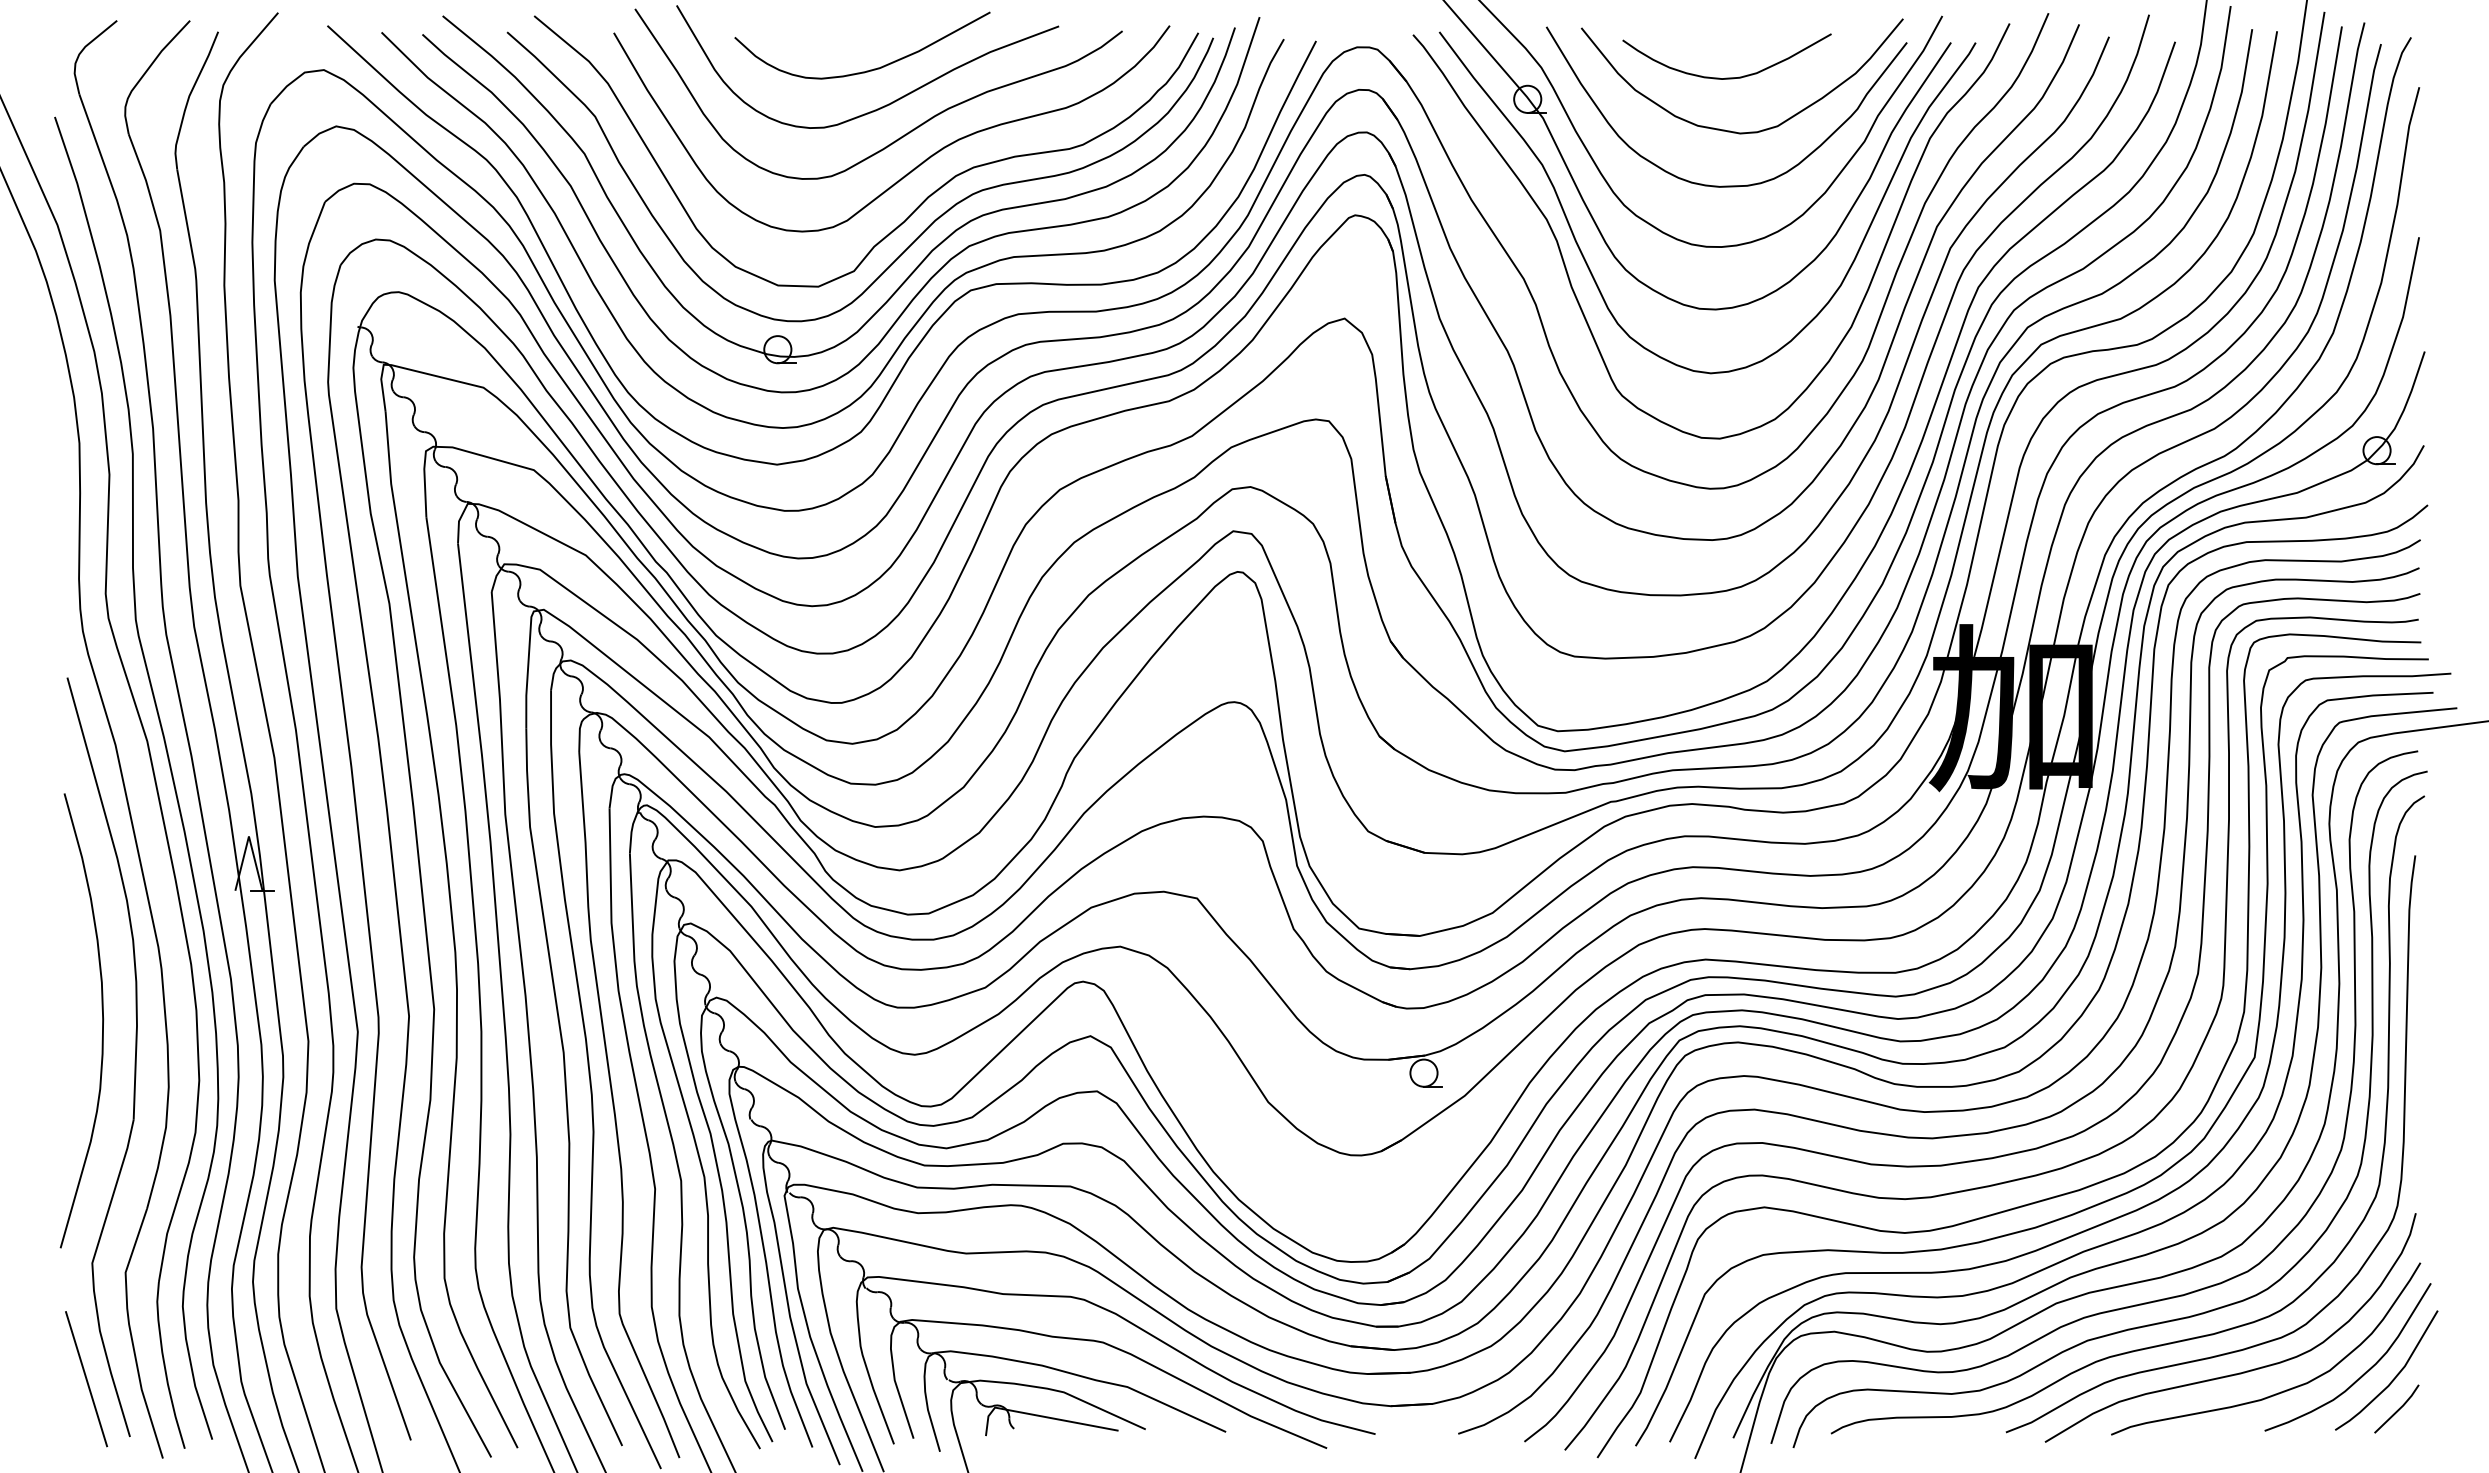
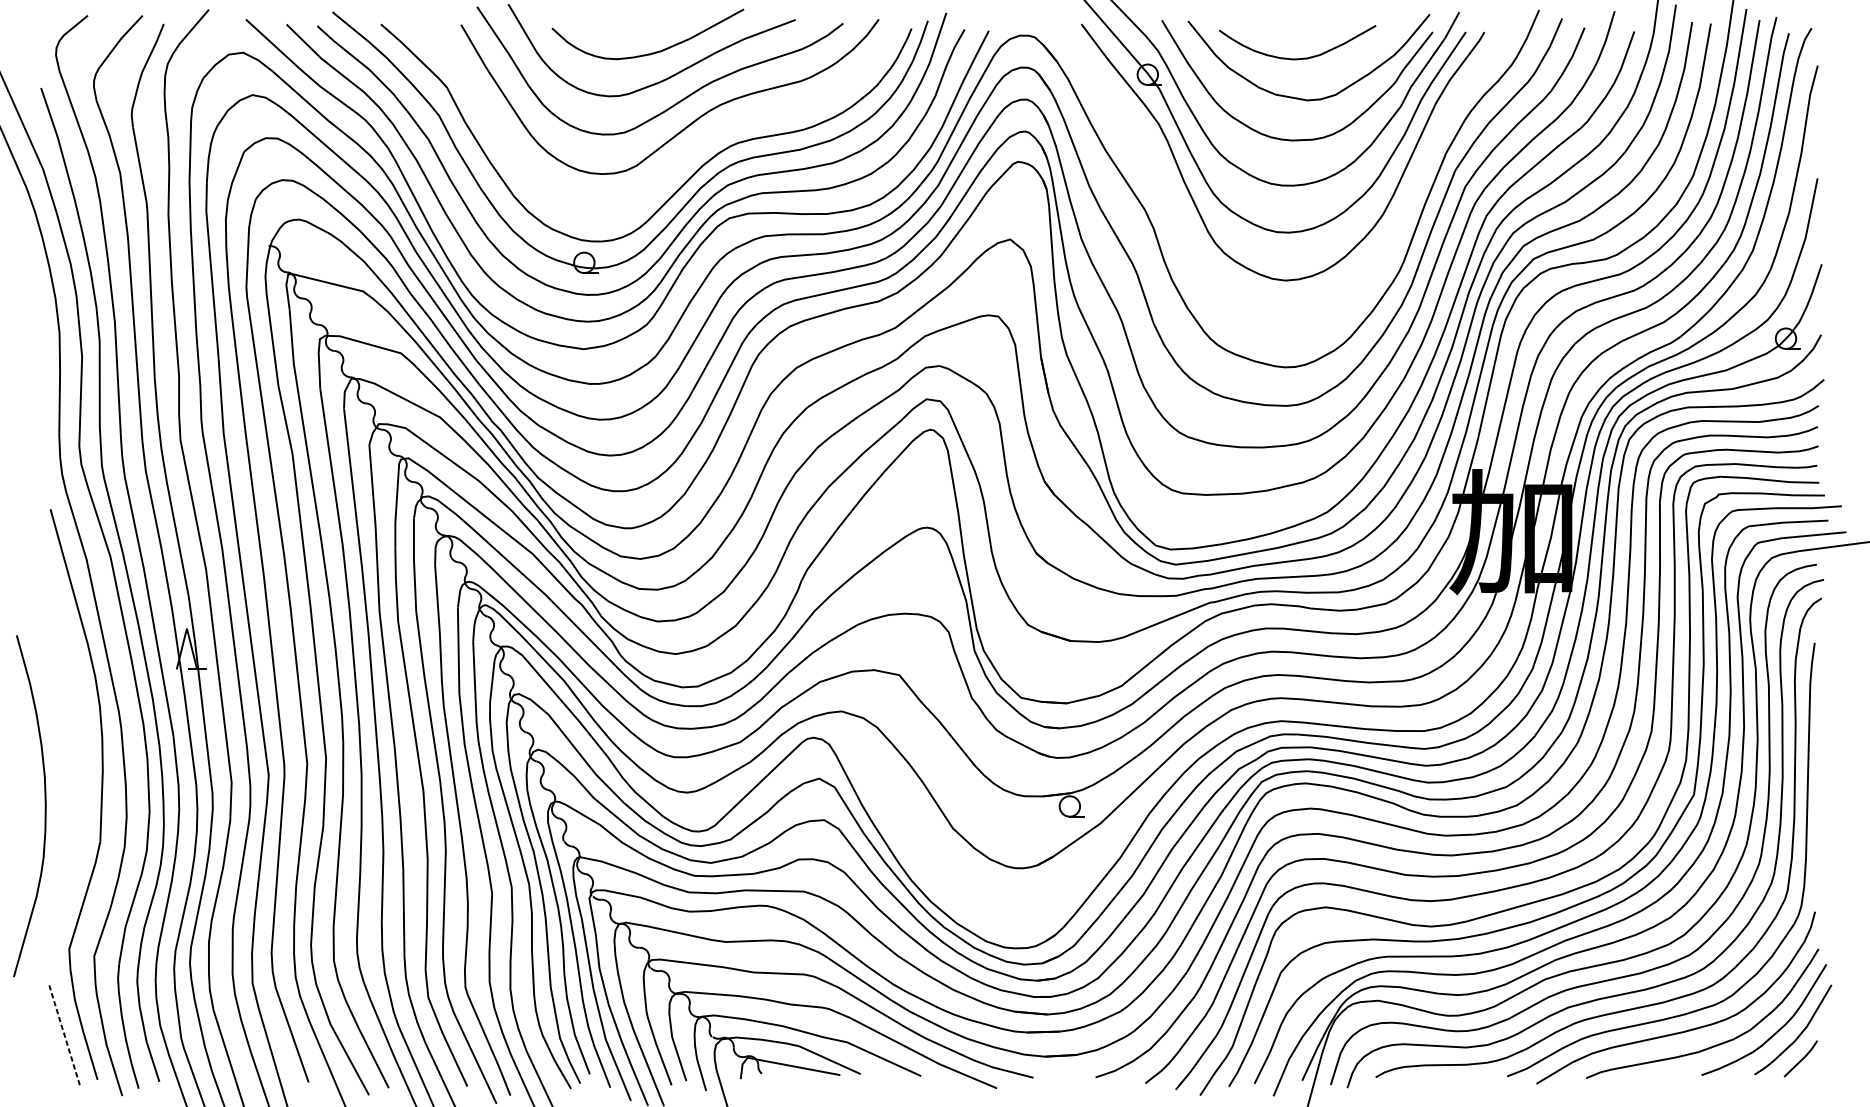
curve: (919, 204) -> (690, 153), removed
curve: (1570, 279) -> (1179, 210), removed
curve: (102, 1020) -> (45, 805), moved
line: (86, 1379) -> (64, 1036), solid -> dashed

